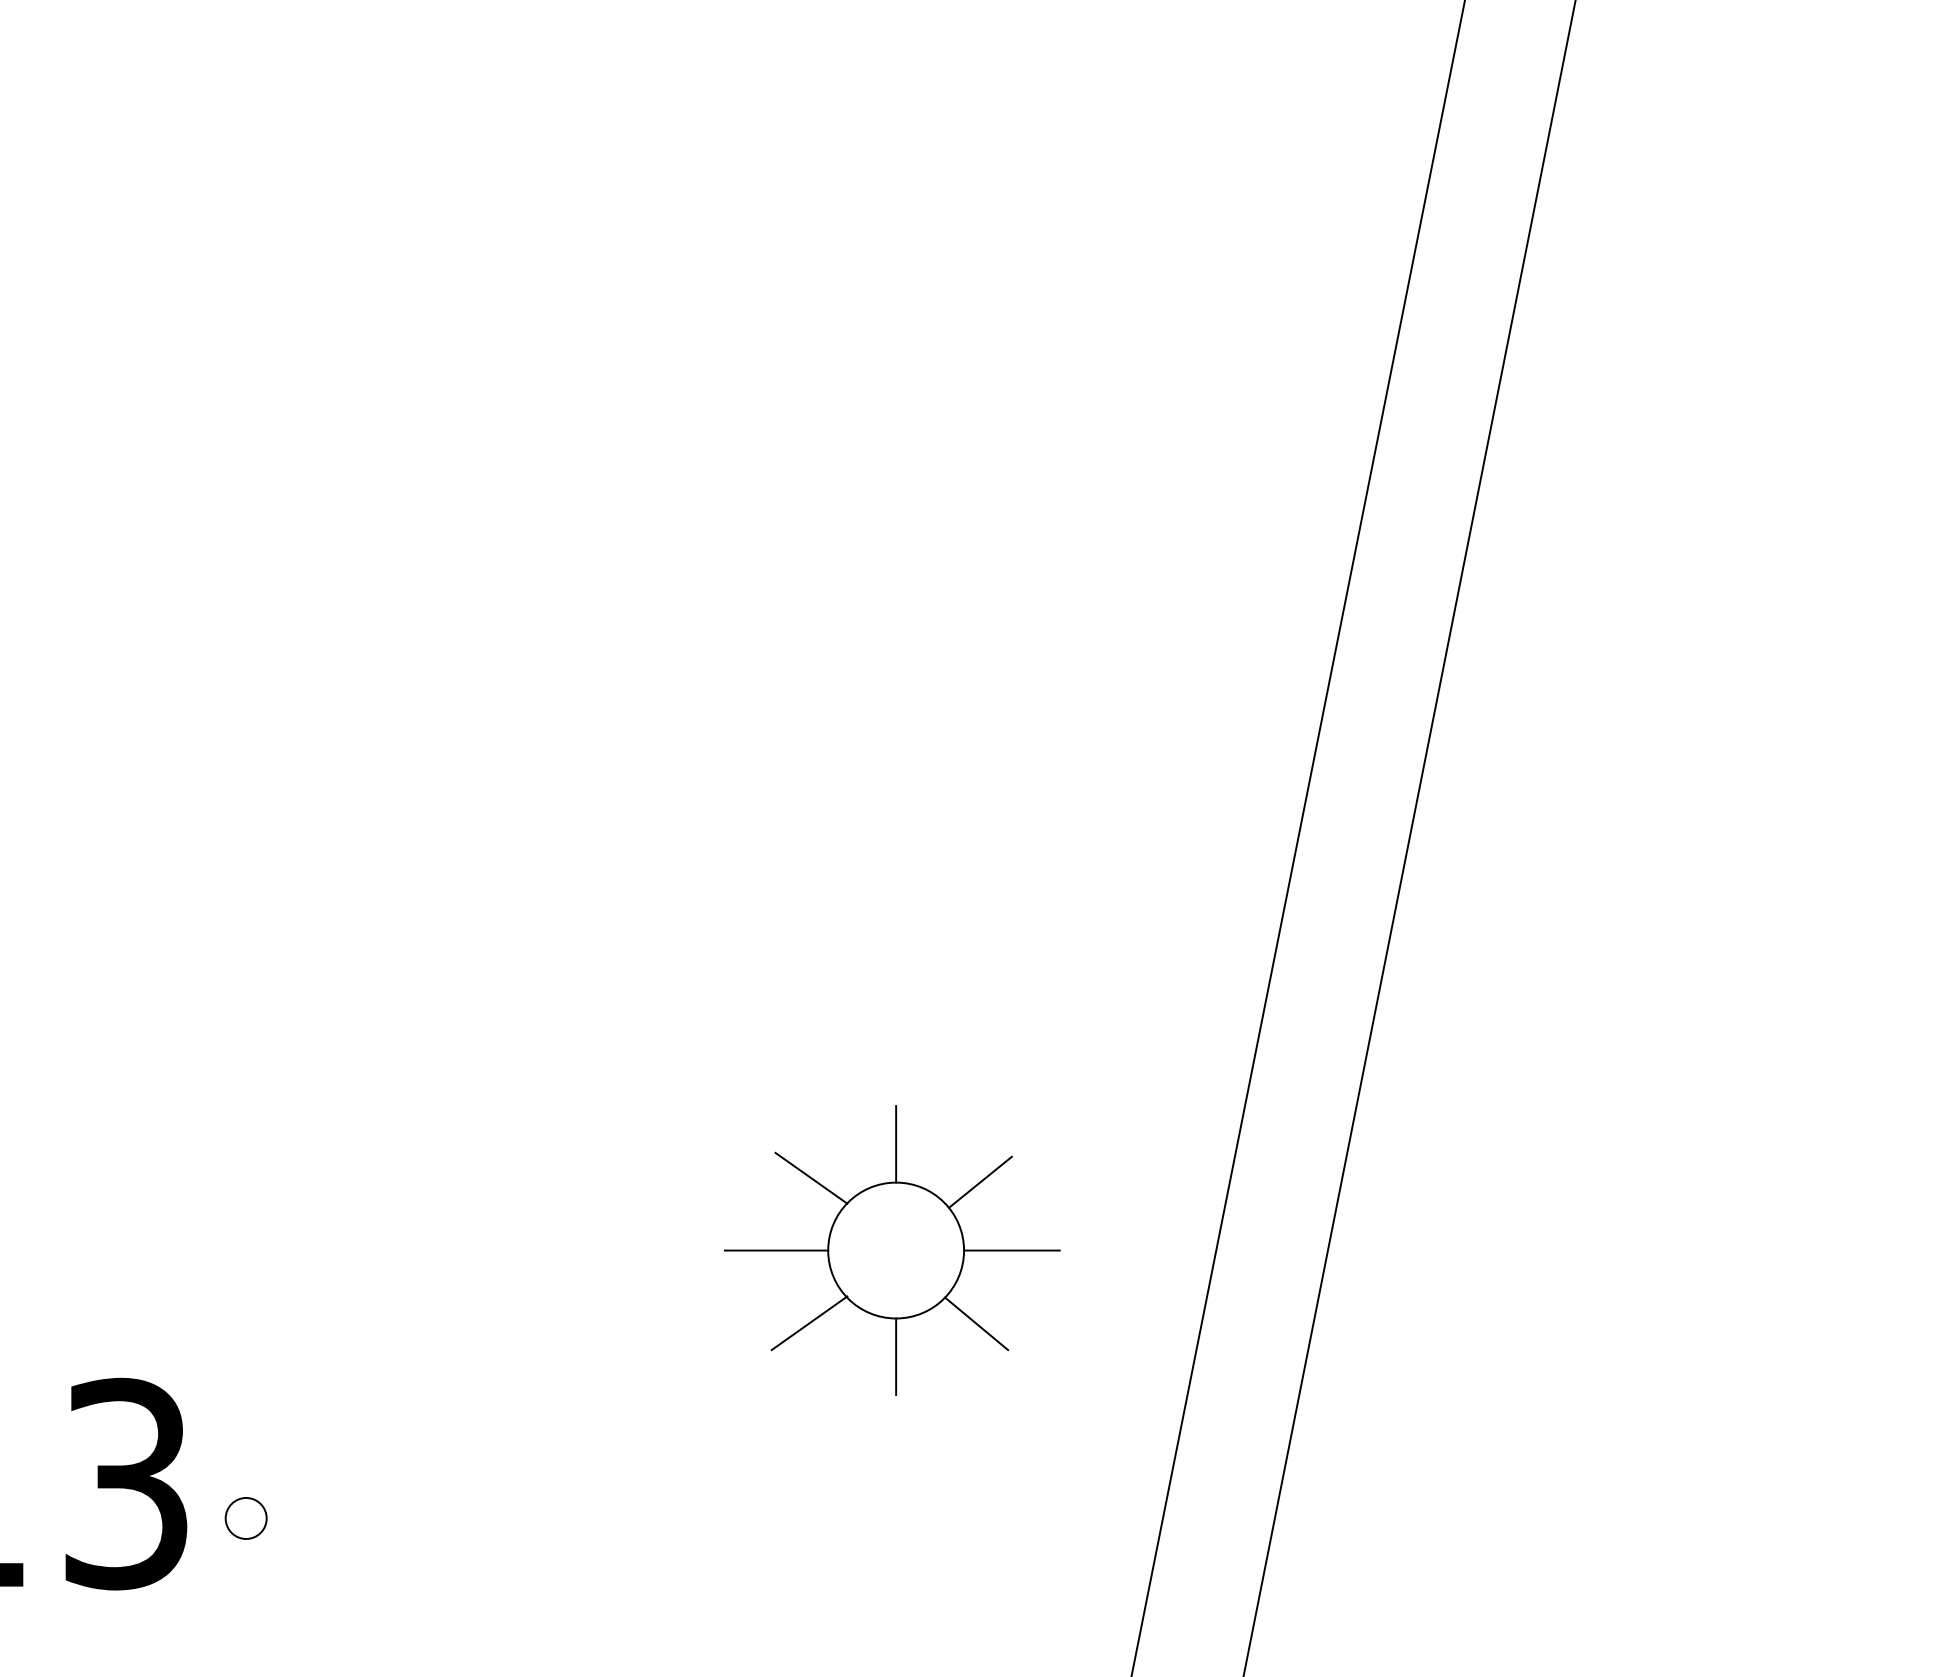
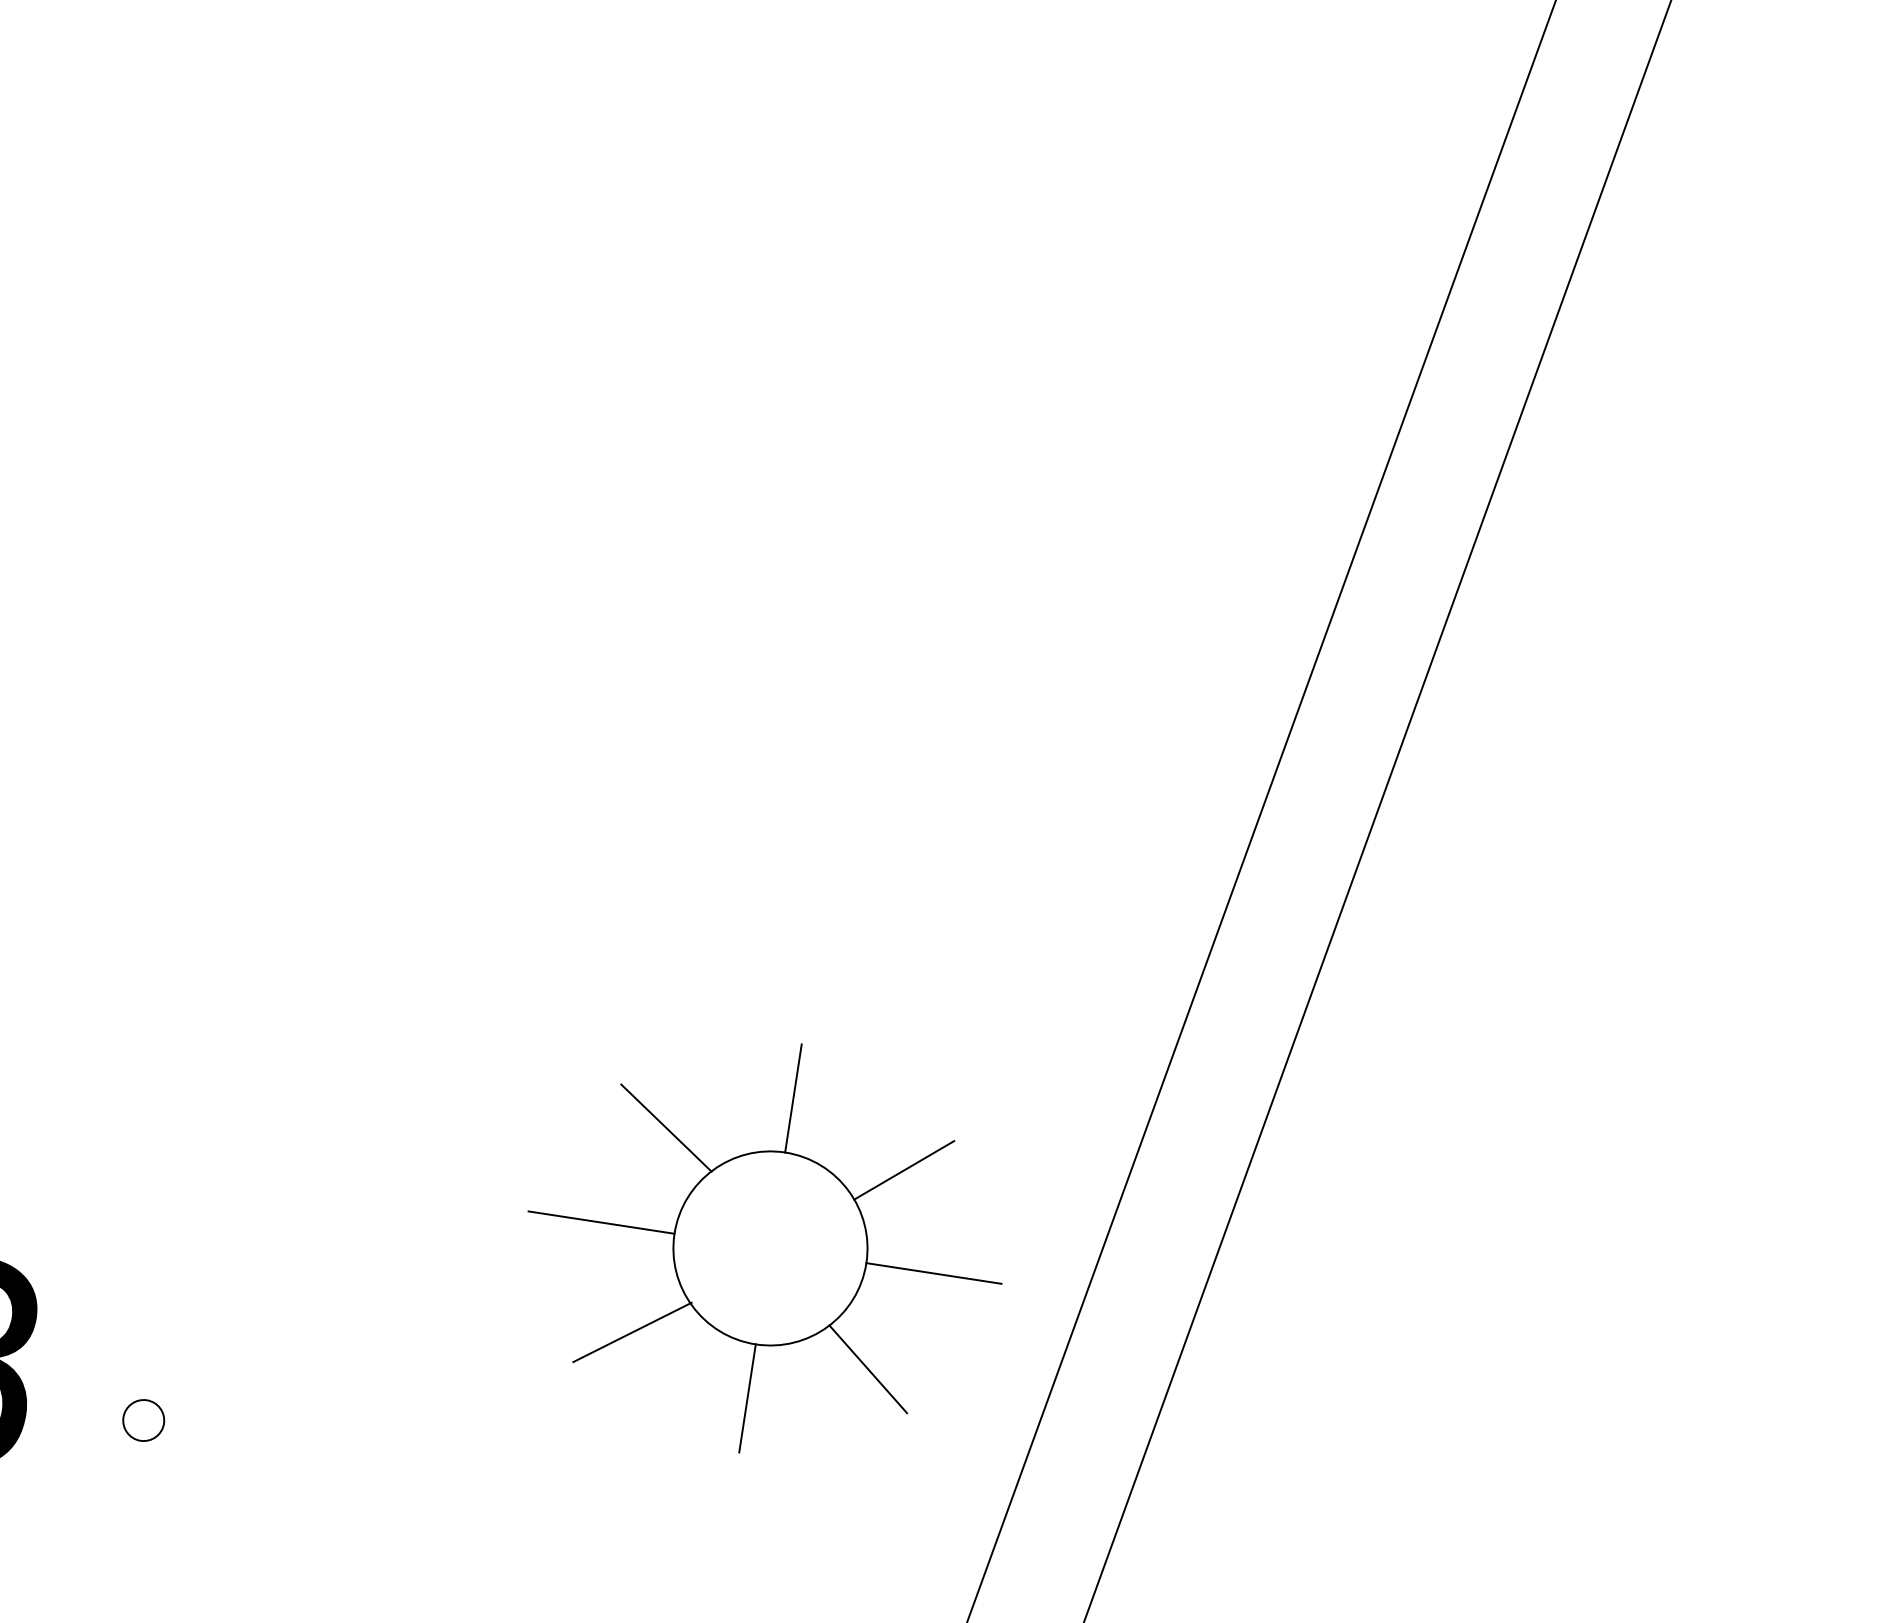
part: (892, 1250) -> (765, 1247), size x1.43
part: (245, 1518) -> (143, 1420), moved

